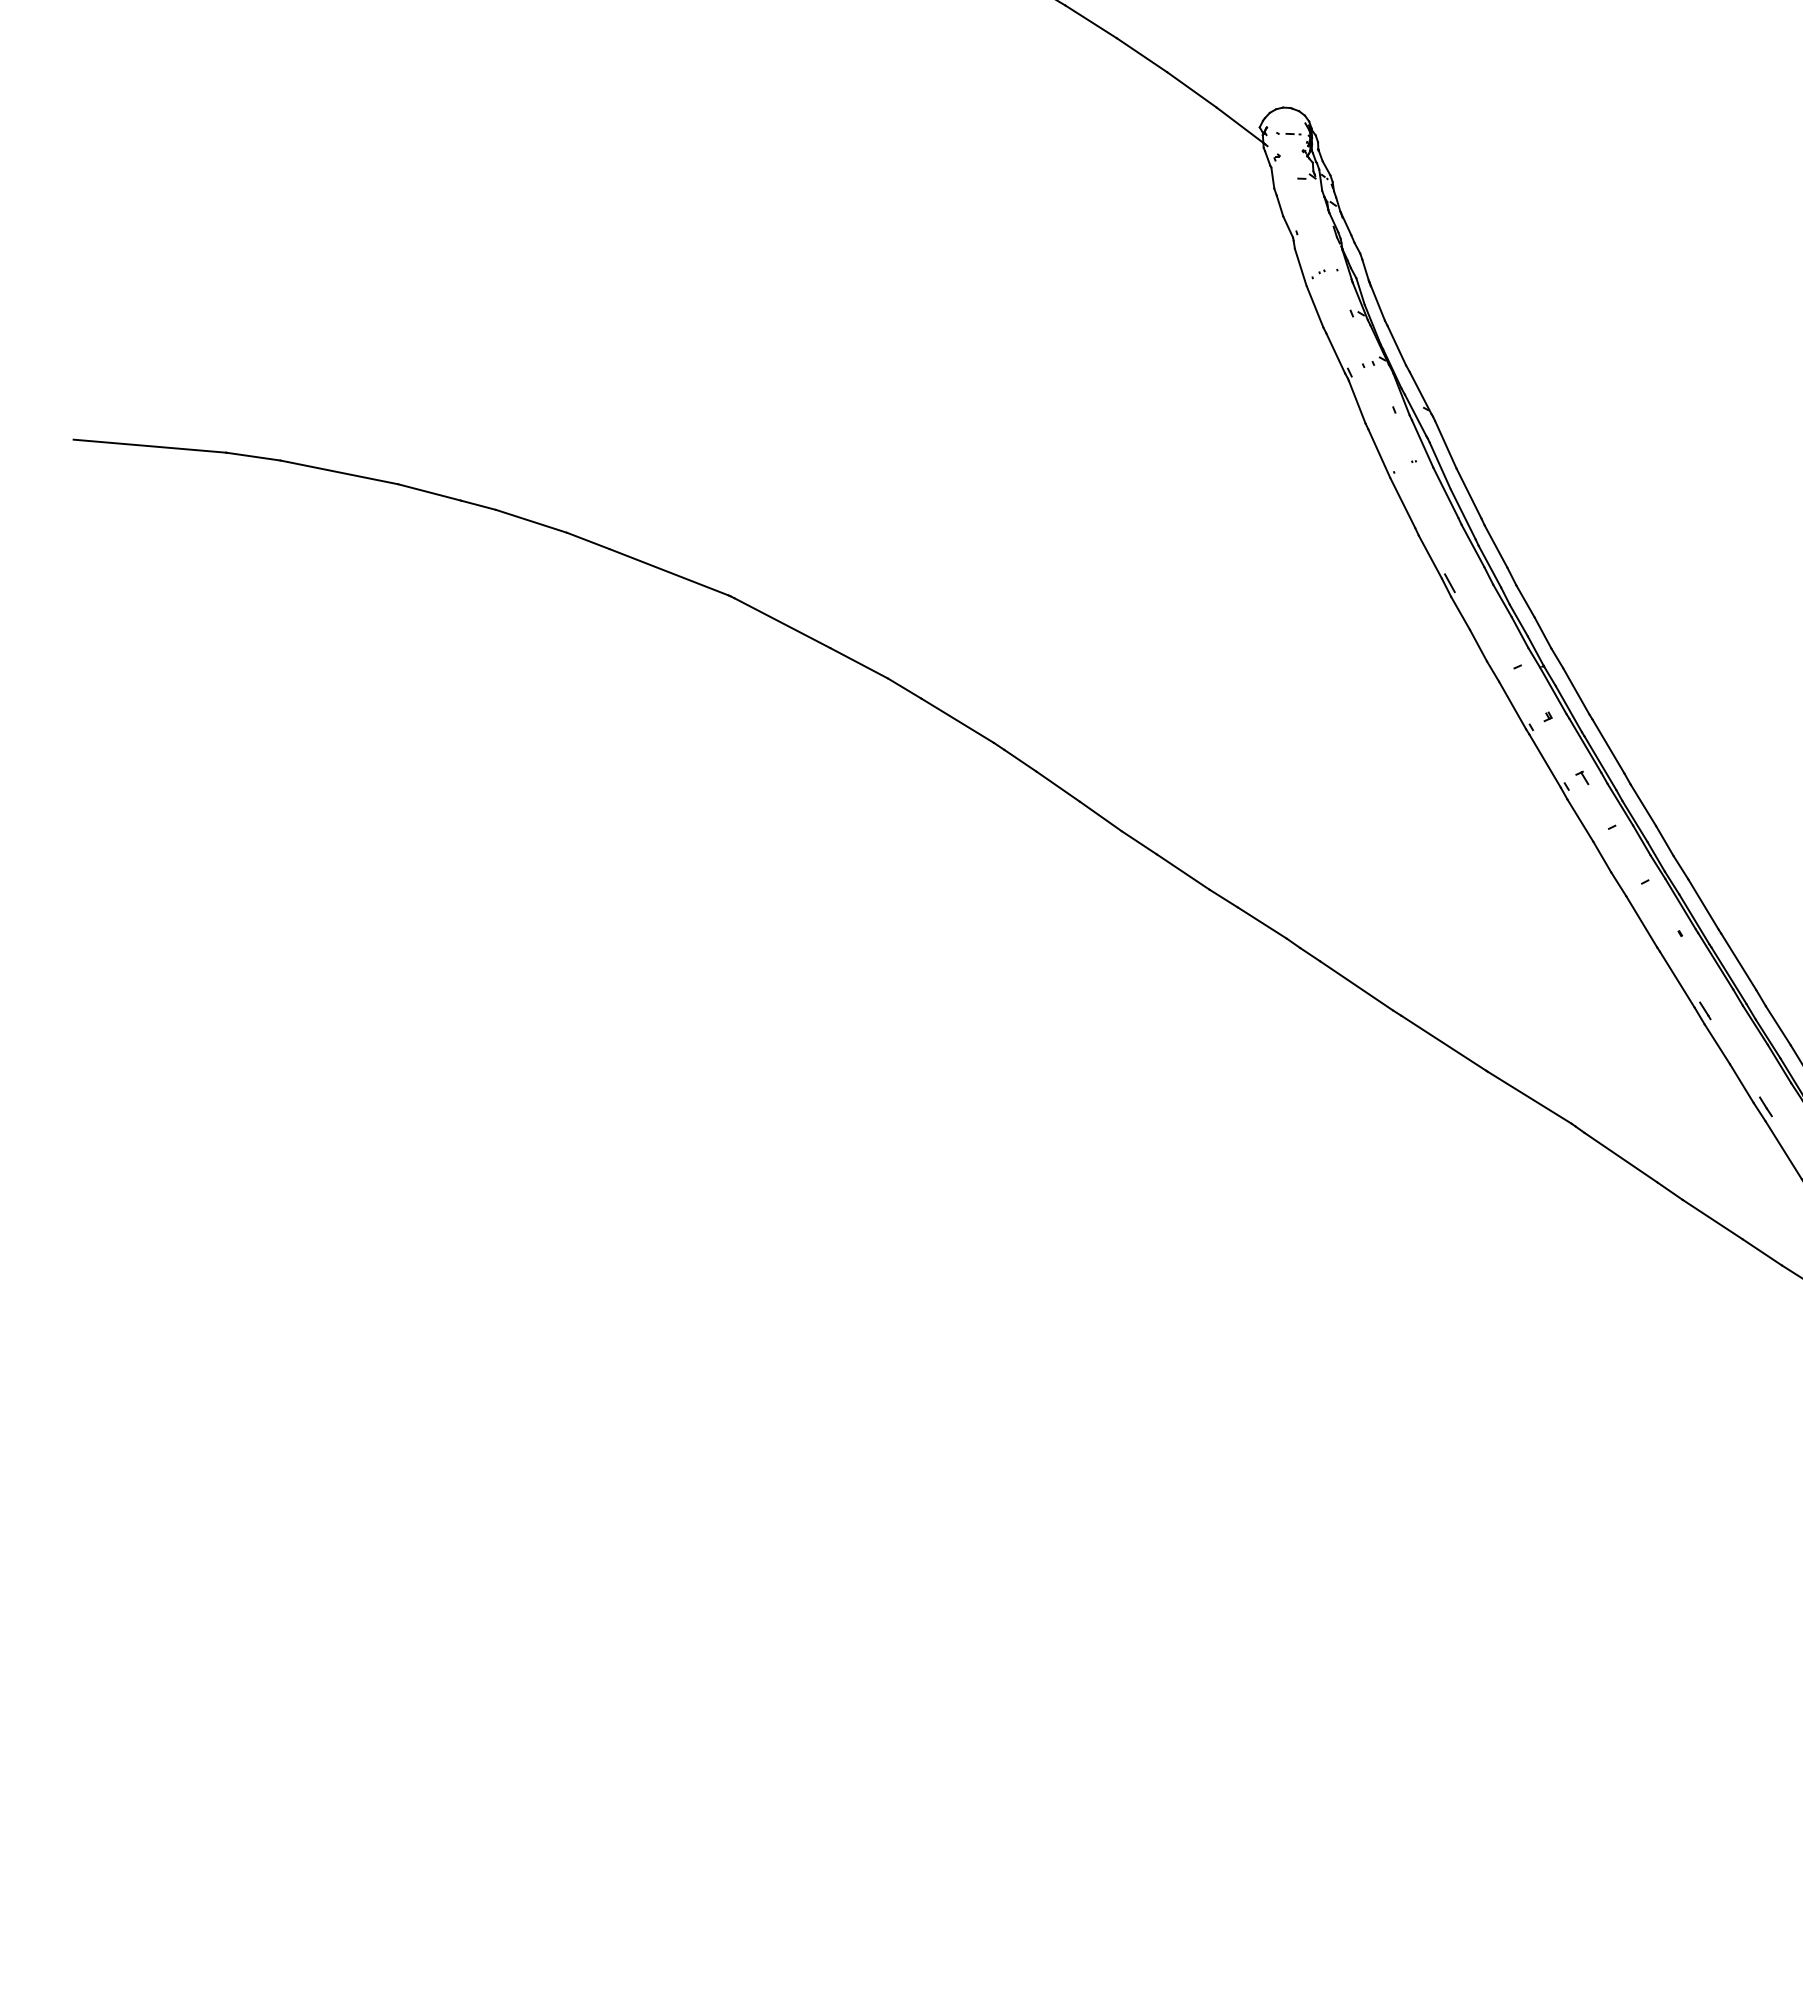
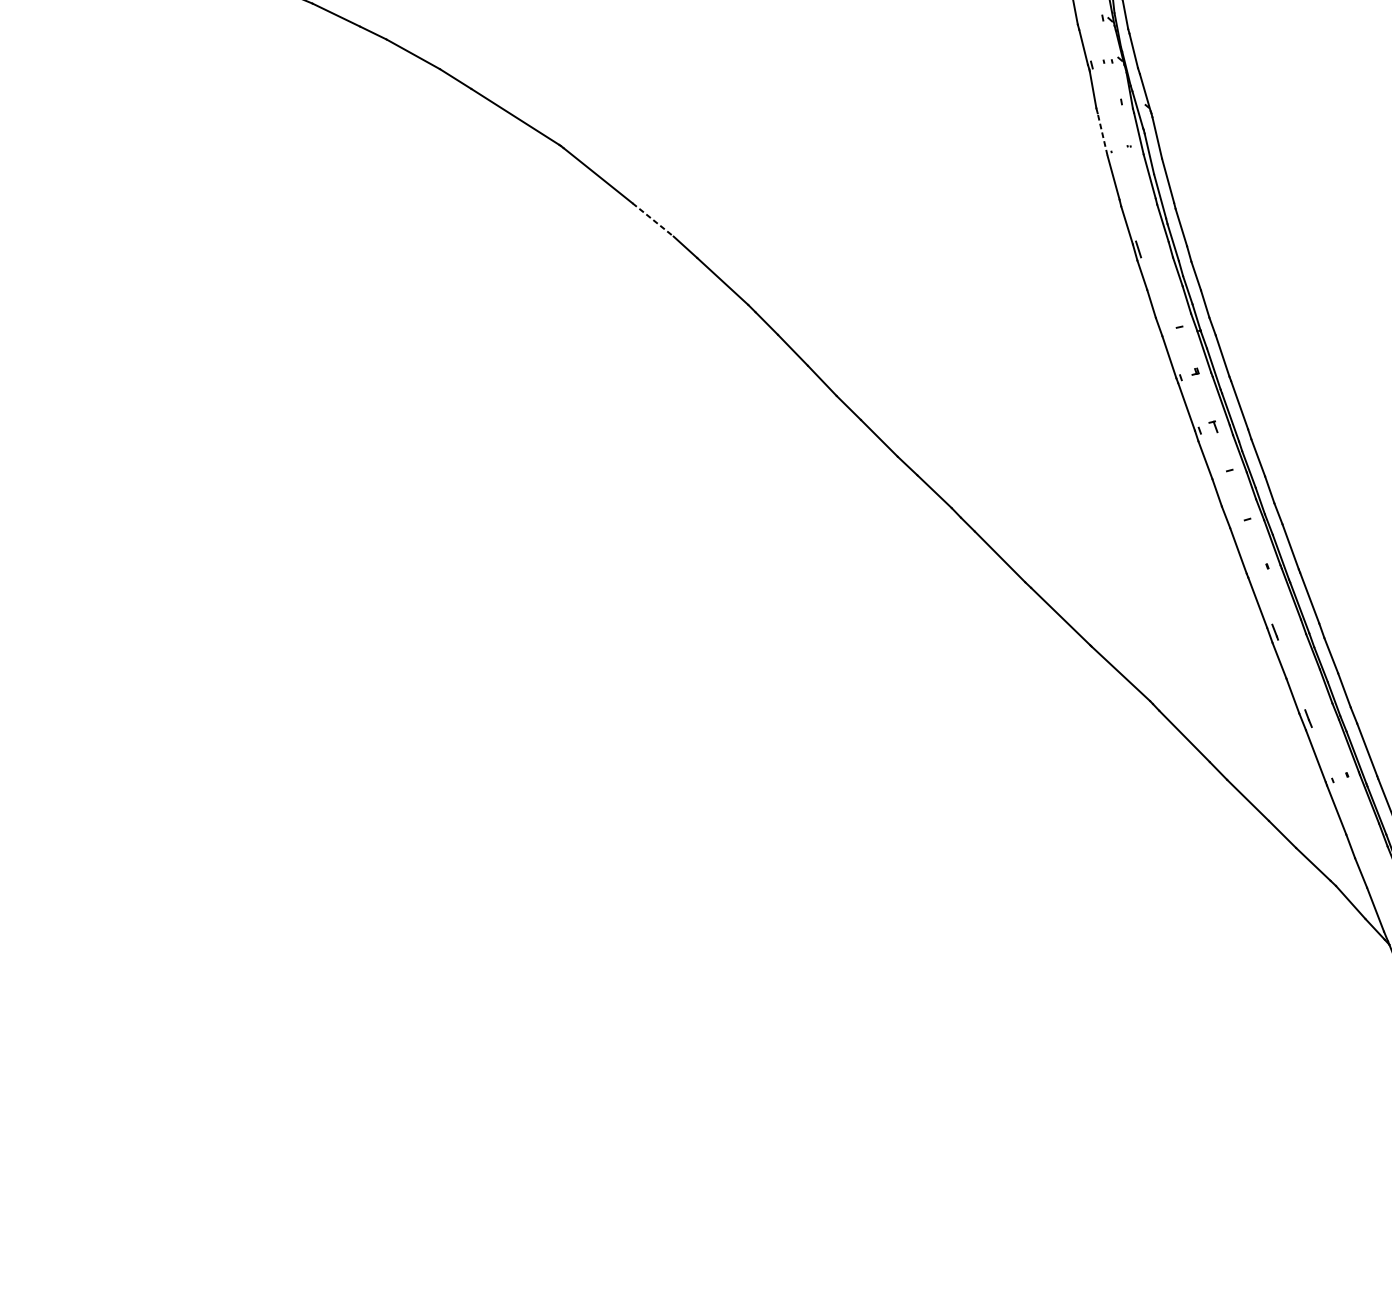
line: (1379, 453) -> (1102, 134), solid -> dashed
line: (859, 663) -> (653, 220), solid -> dashed

